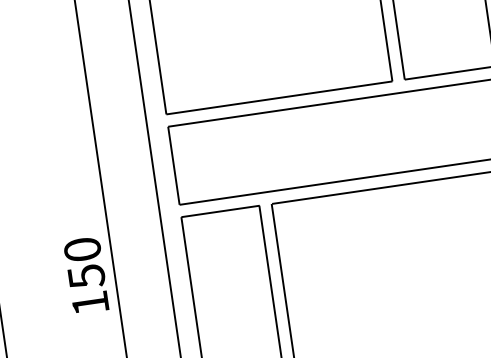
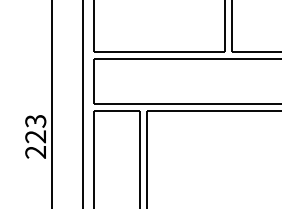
text: (85, 276) -> (35, 136), 150 -> 223

